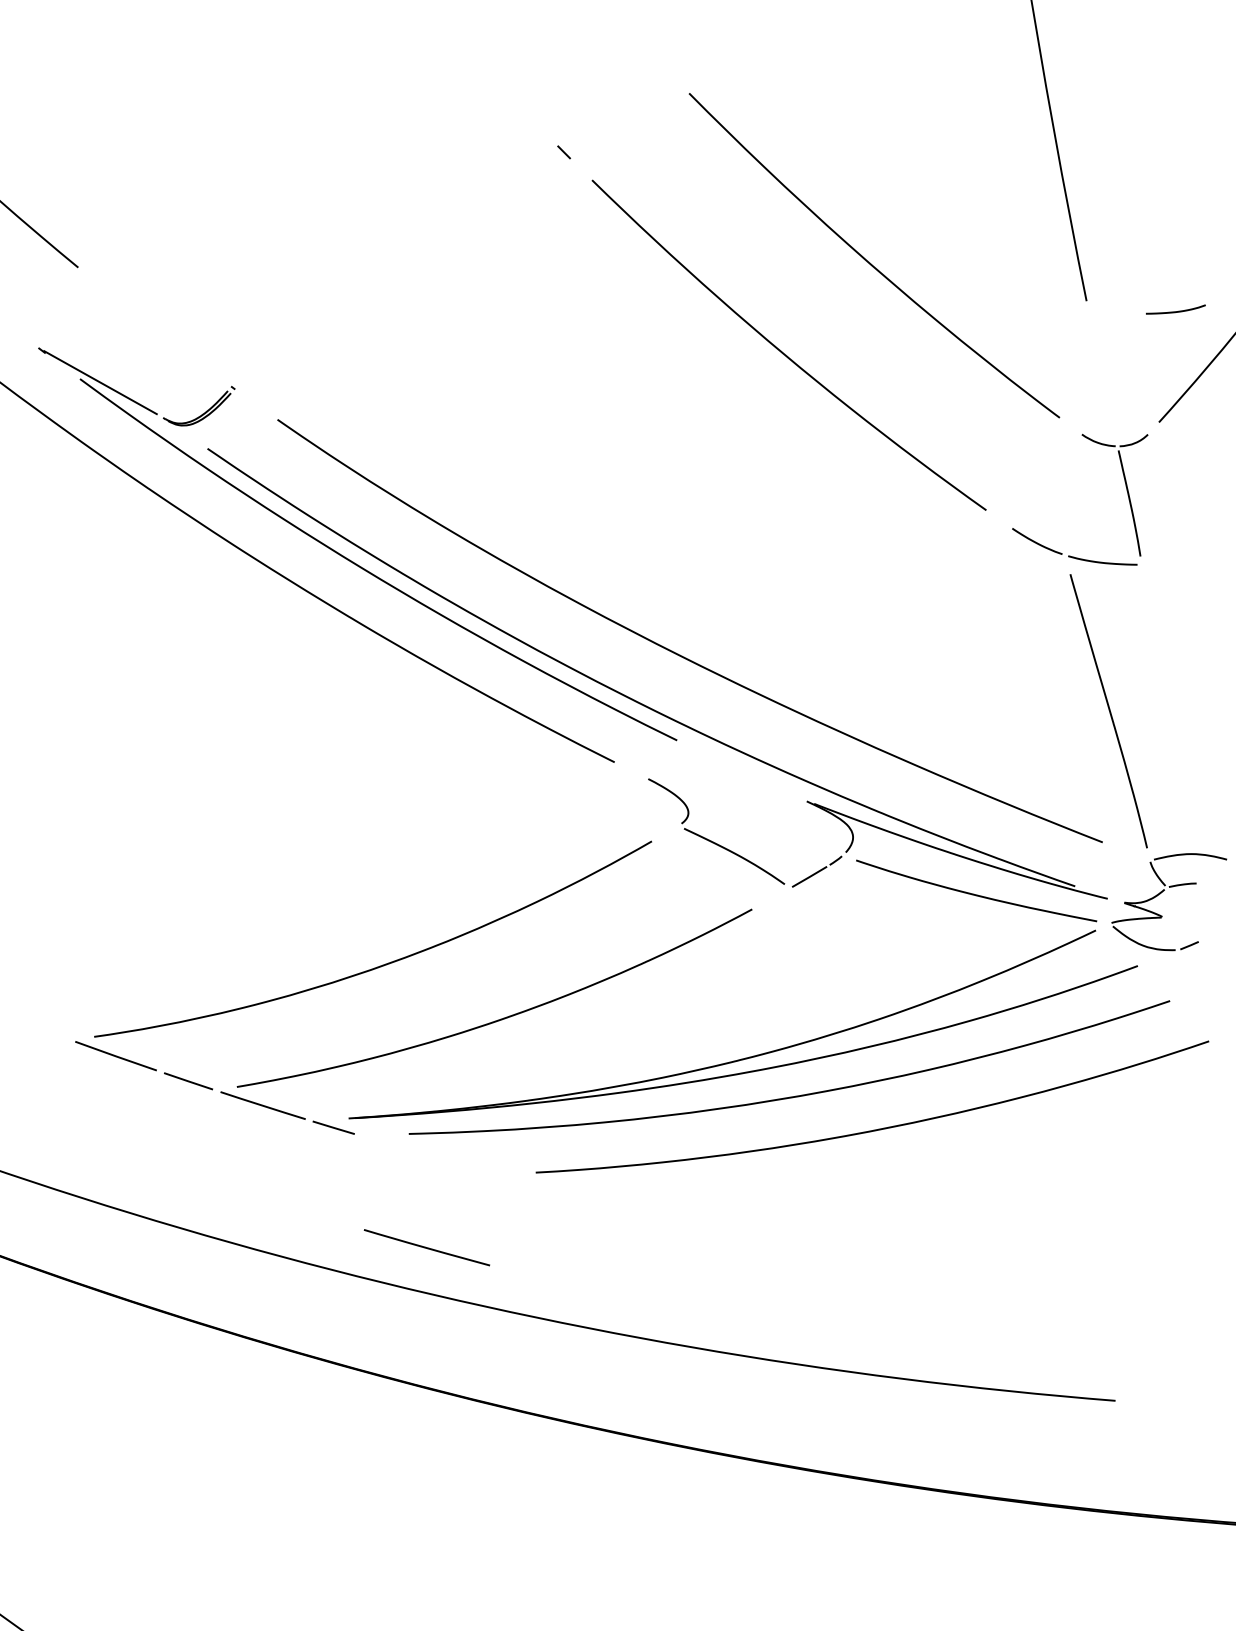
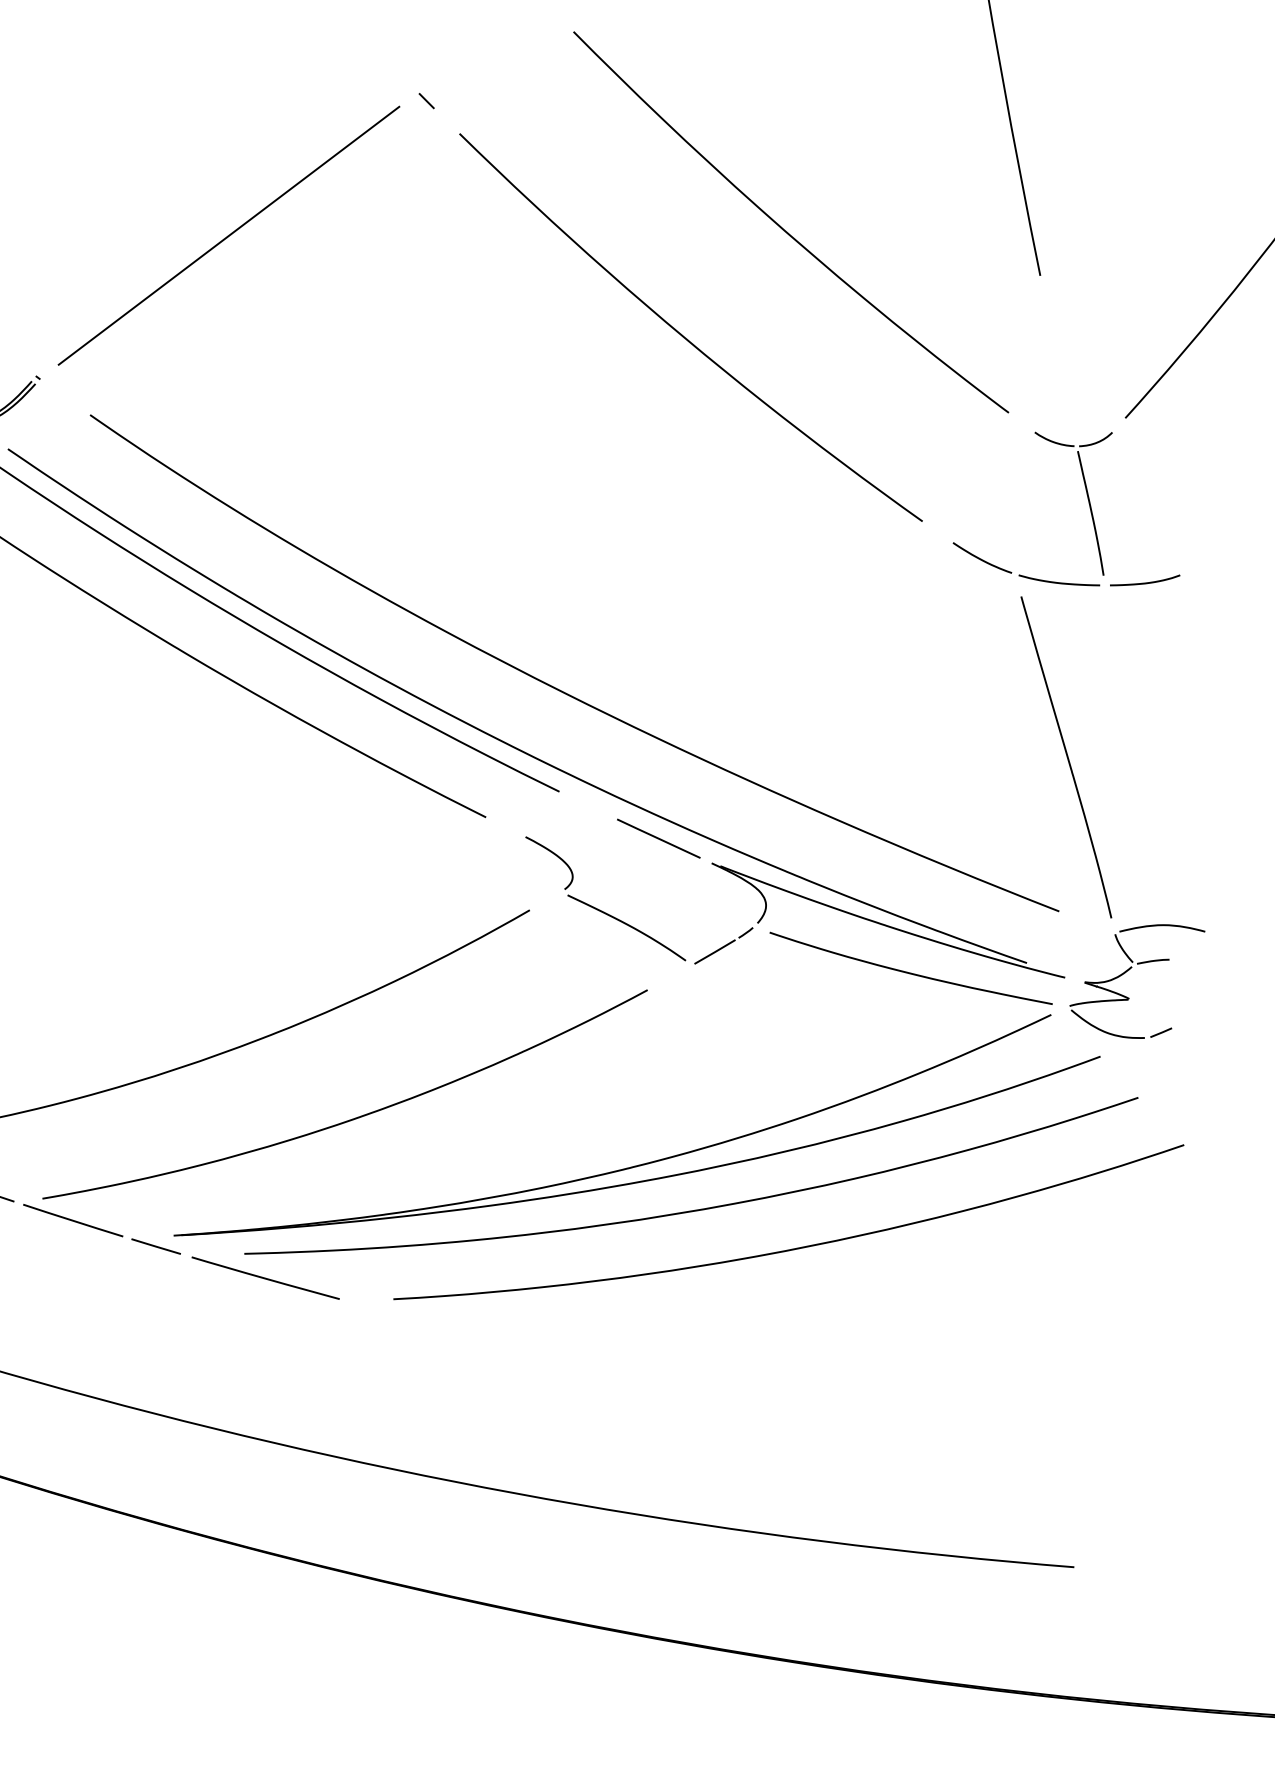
line: (395, 266) -> (228, 235), added
curve: (1175, 311) -> (1144, 582), moved
line: (761, 780) -> (658, 838), added
line: (426, 1247) -> (265, 1277), moved

